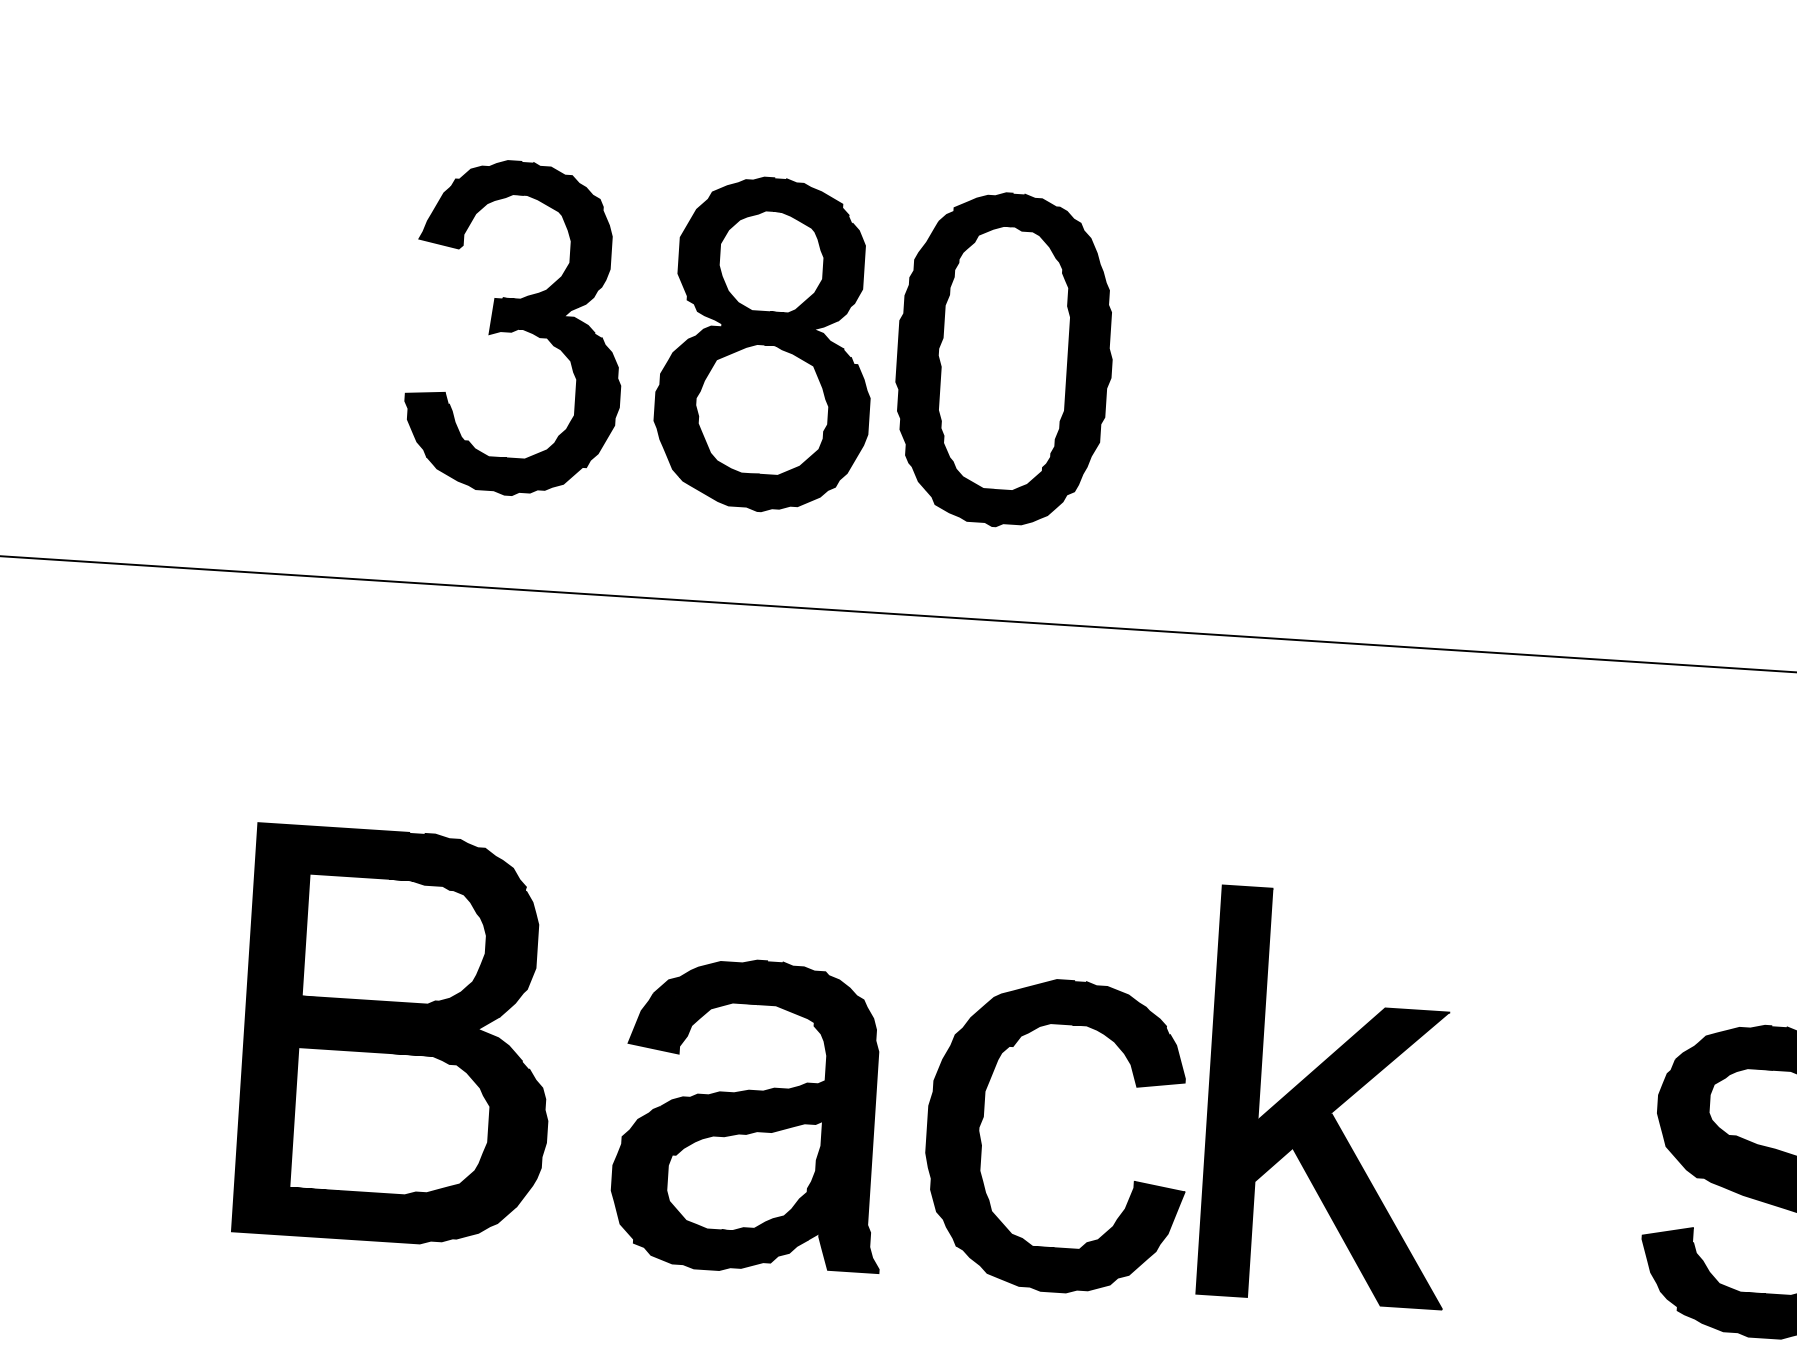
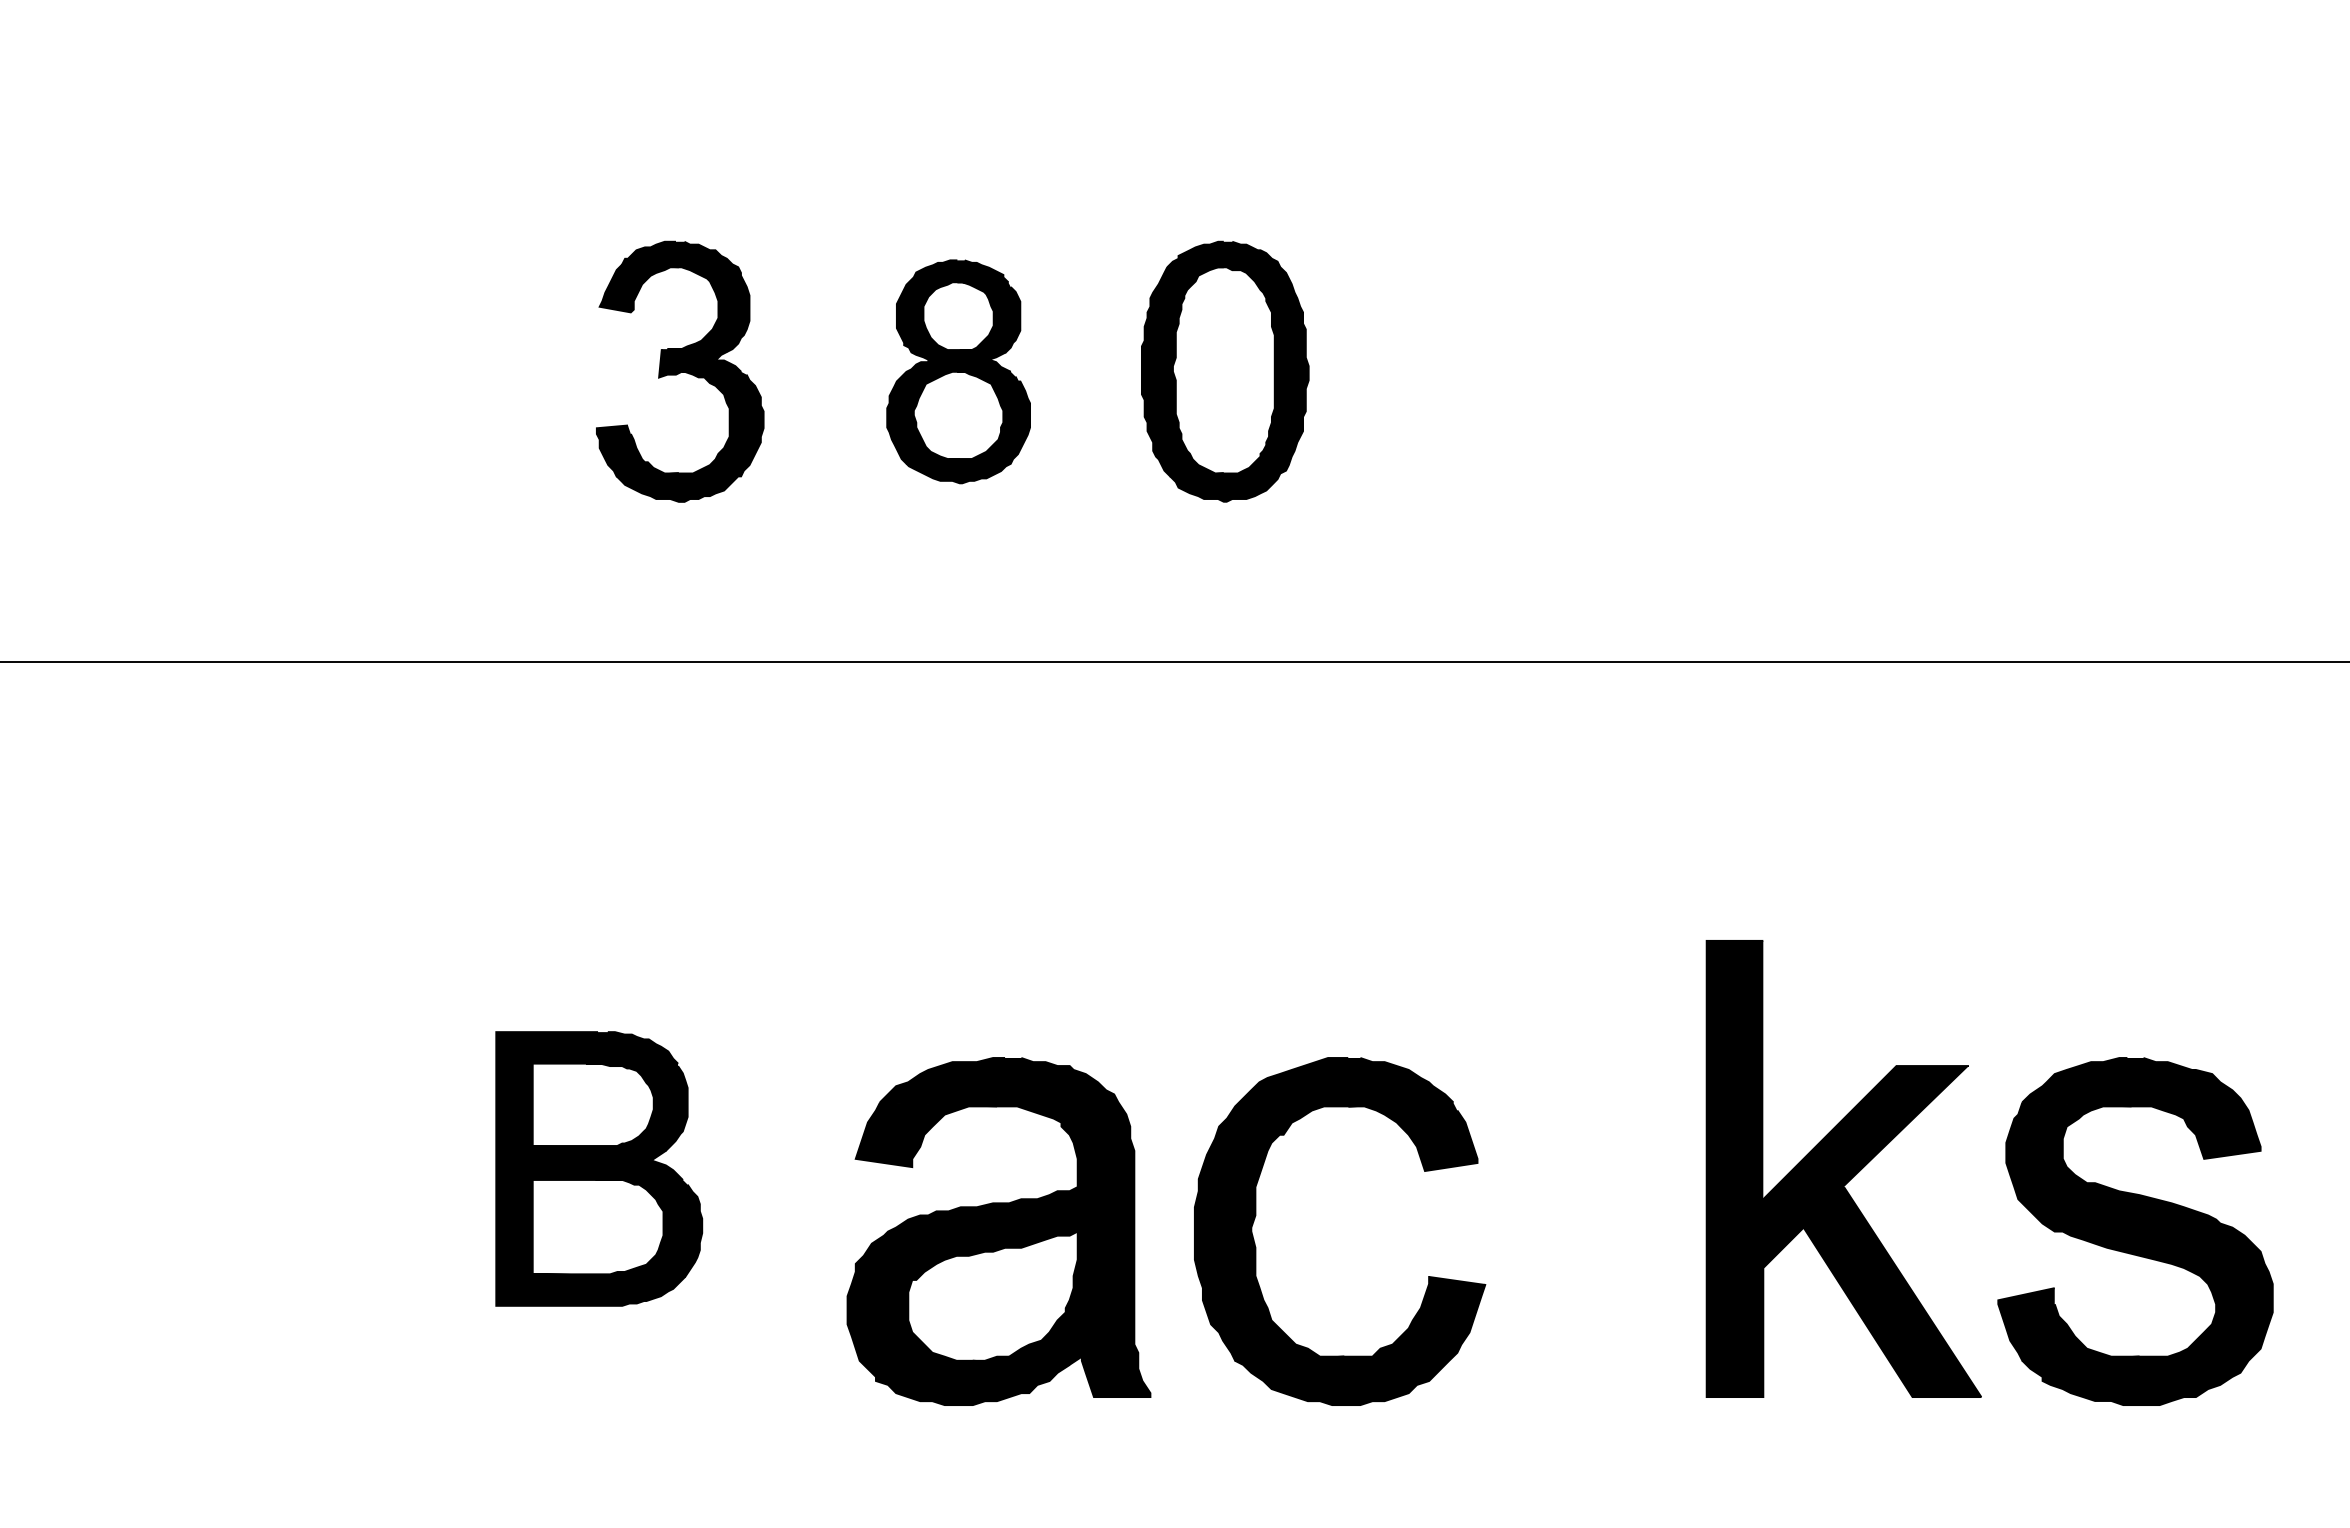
part: (517, 328) -> (680, 371), size x0.7
part: (766, 344) -> (958, 371), size x0.6
part: (1004, 359) -> (1225, 371), size x0.7
part: (397, 1036) -> (598, 1168), size x0.6
part: (1331, 1097) -> (1843, 1168), moved

